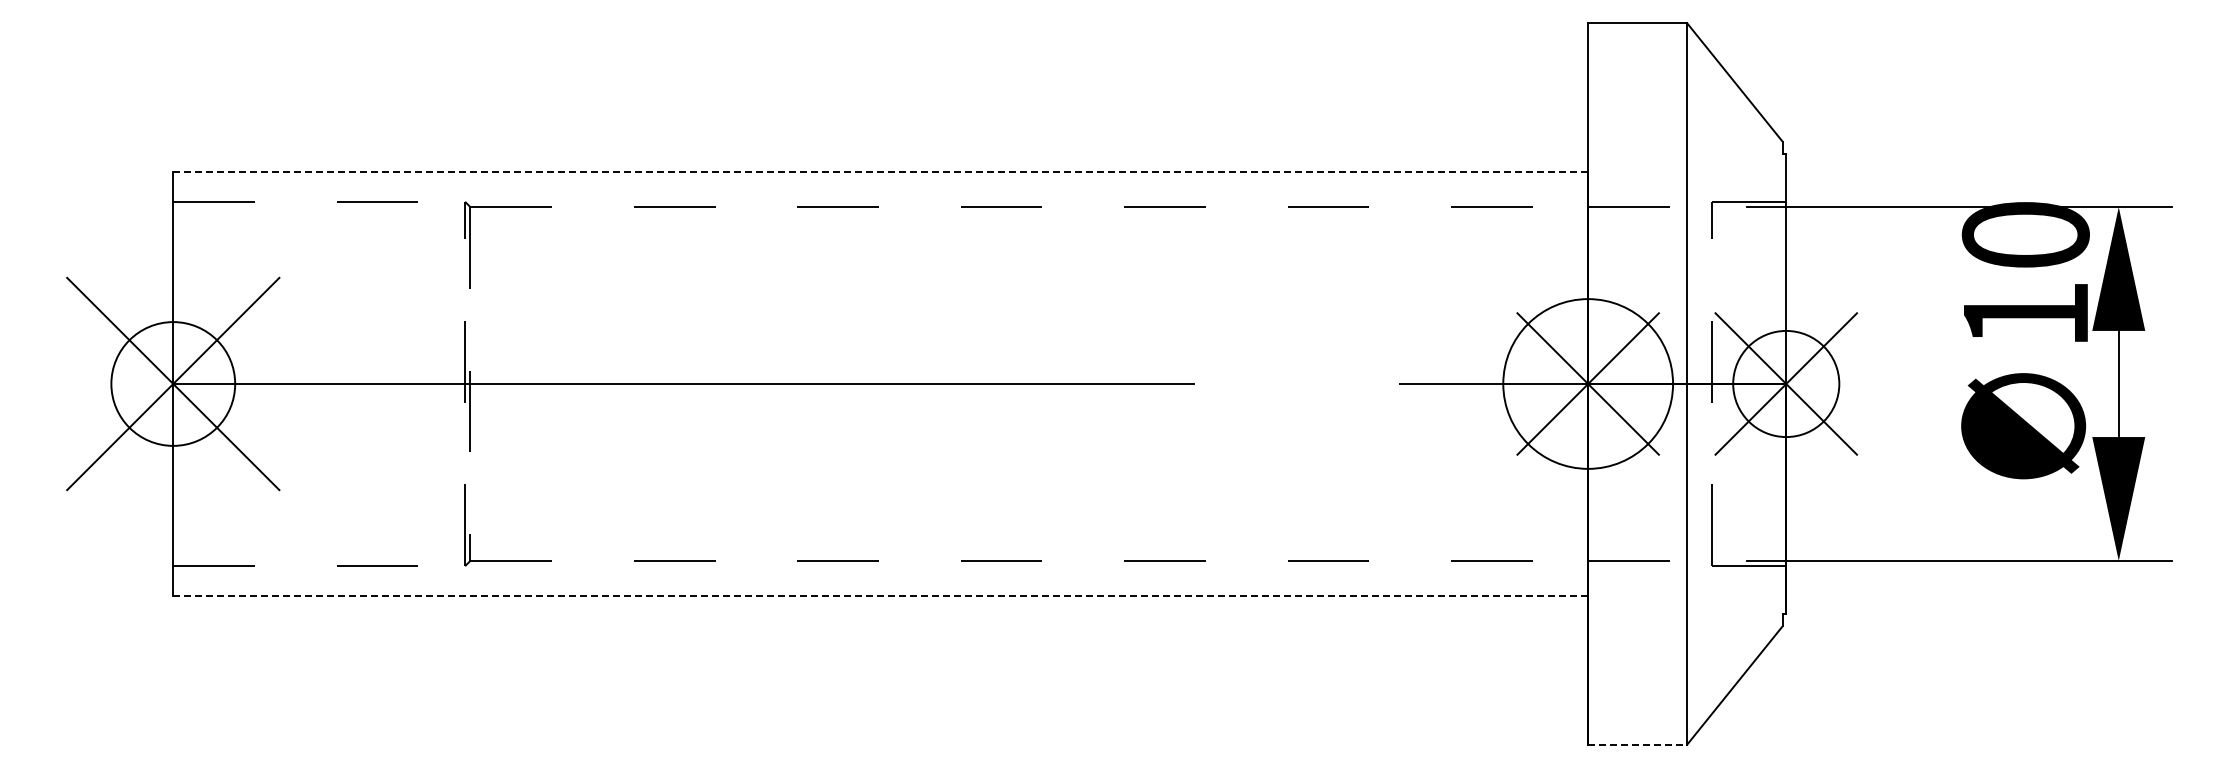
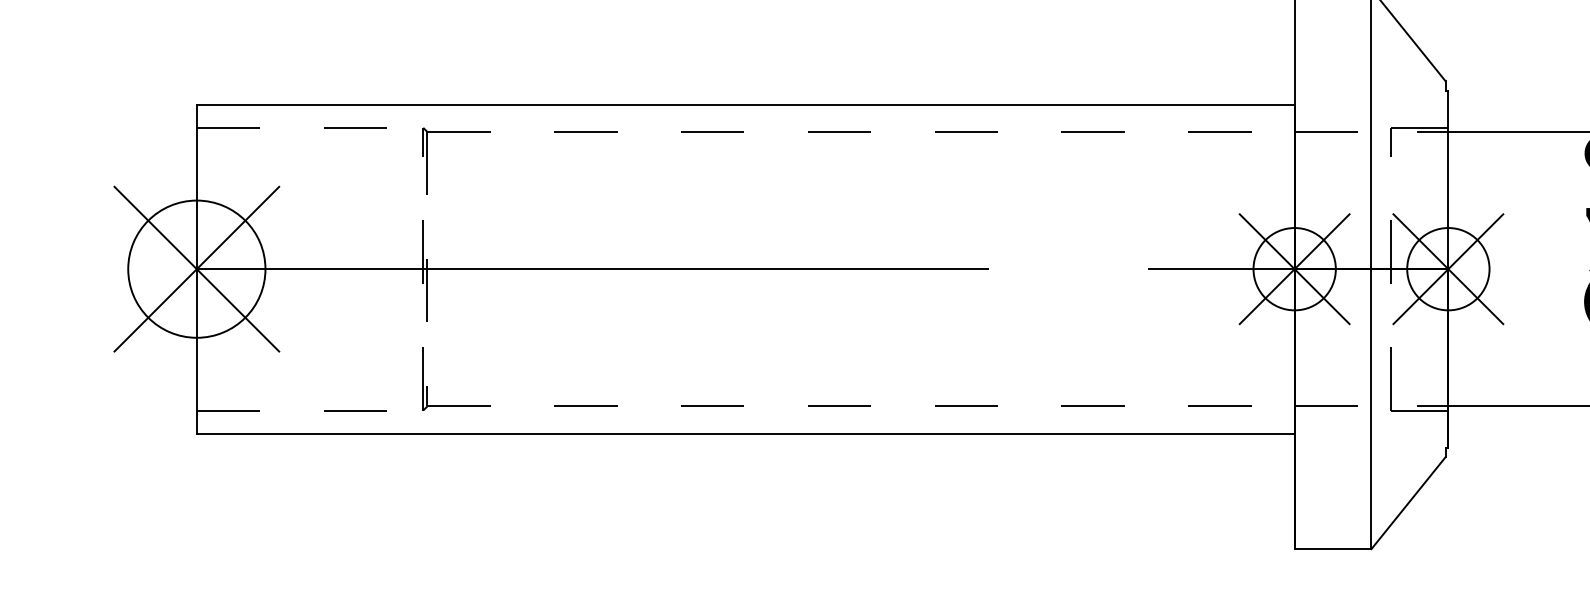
line: (881, 171) -> (746, 104), dashed -> solid
circle: (172, 383) -> (196, 268), size x1.43
circle: (1588, 383) -> (1294, 268), size x0.62
line: (880, 596) -> (745, 434), dashed -> solid
line: (1638, 744) -> (1333, 548), dashed -> solid

